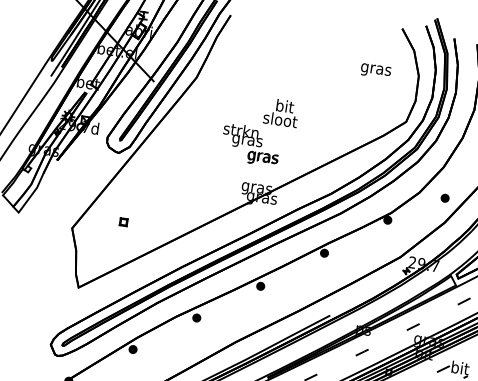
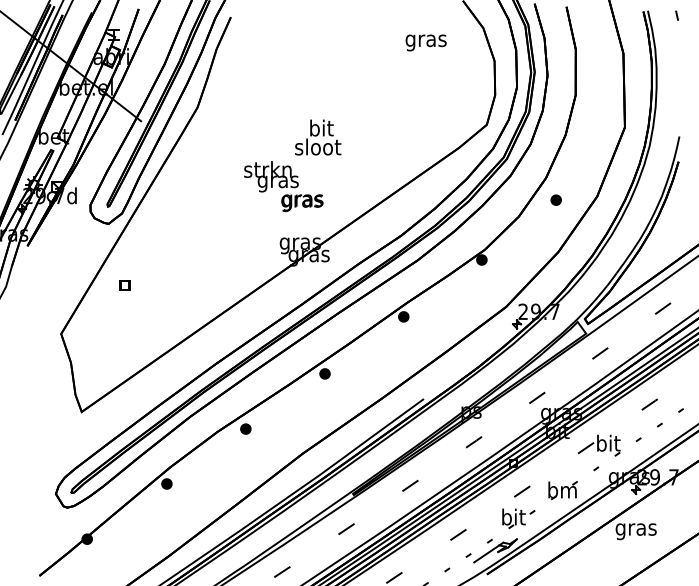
text: (375, 70) -> (425, 42), moved
part: (444, 197) -> (555, 199), moved
part: (123, 222) -> (124, 285), moved

